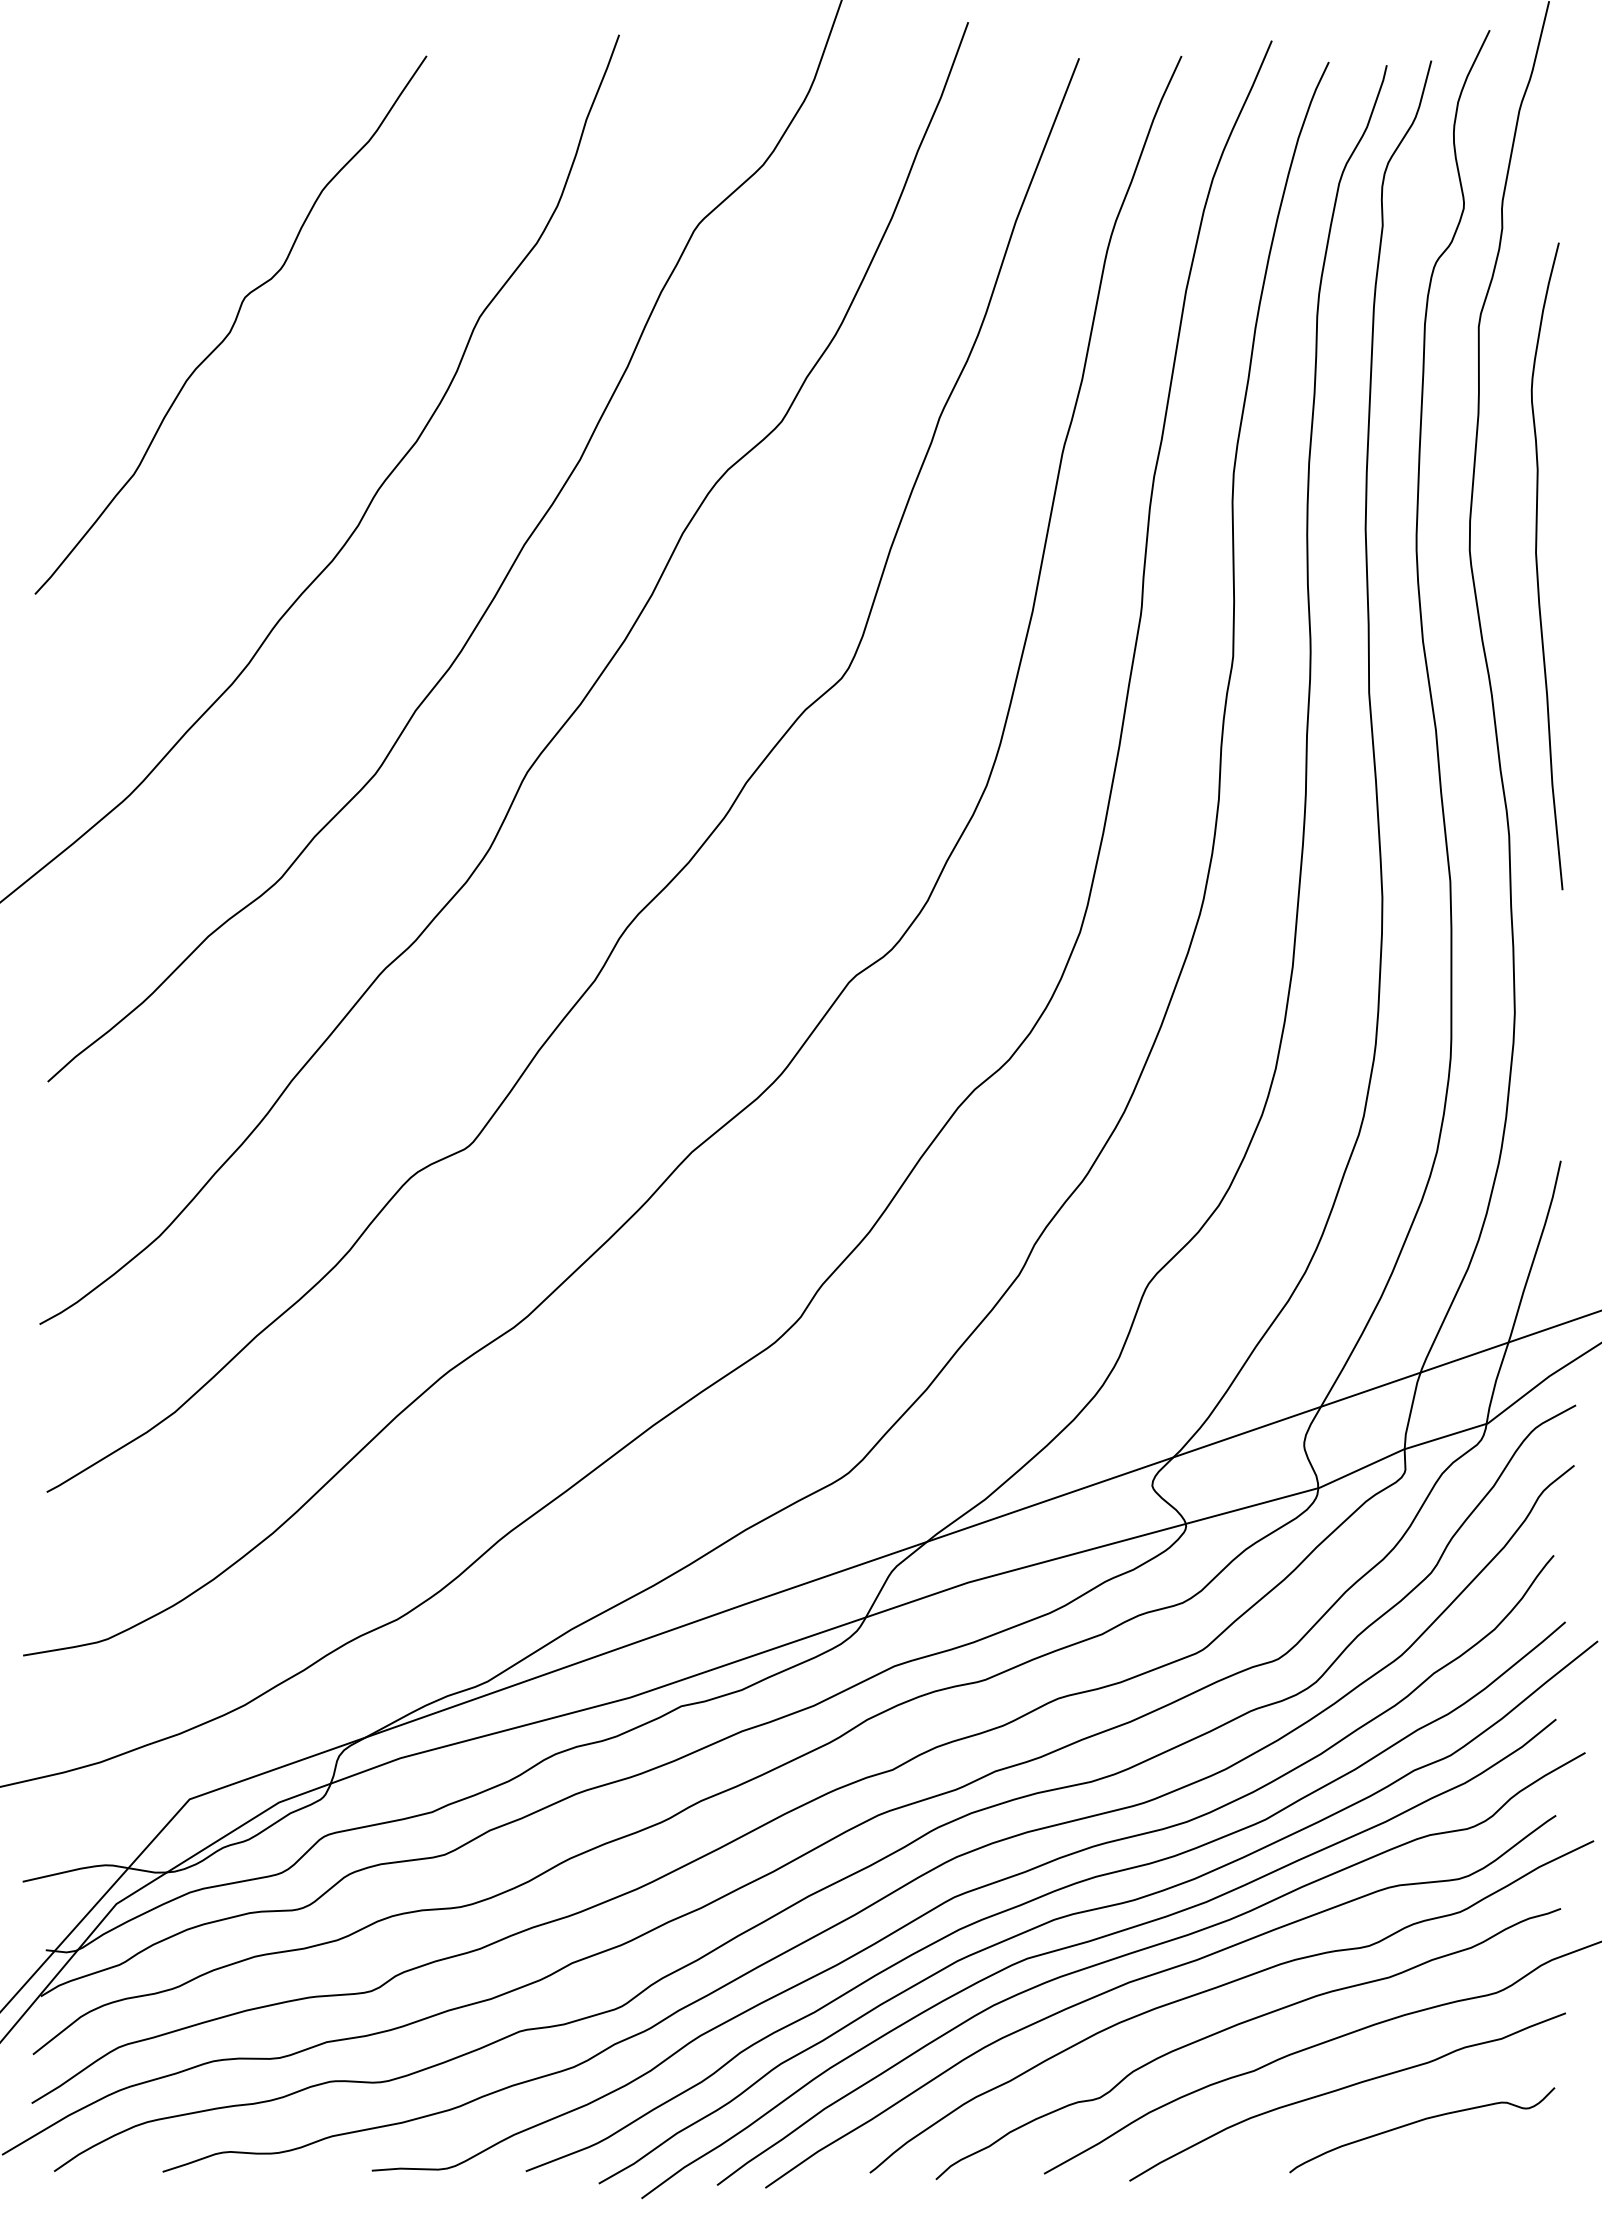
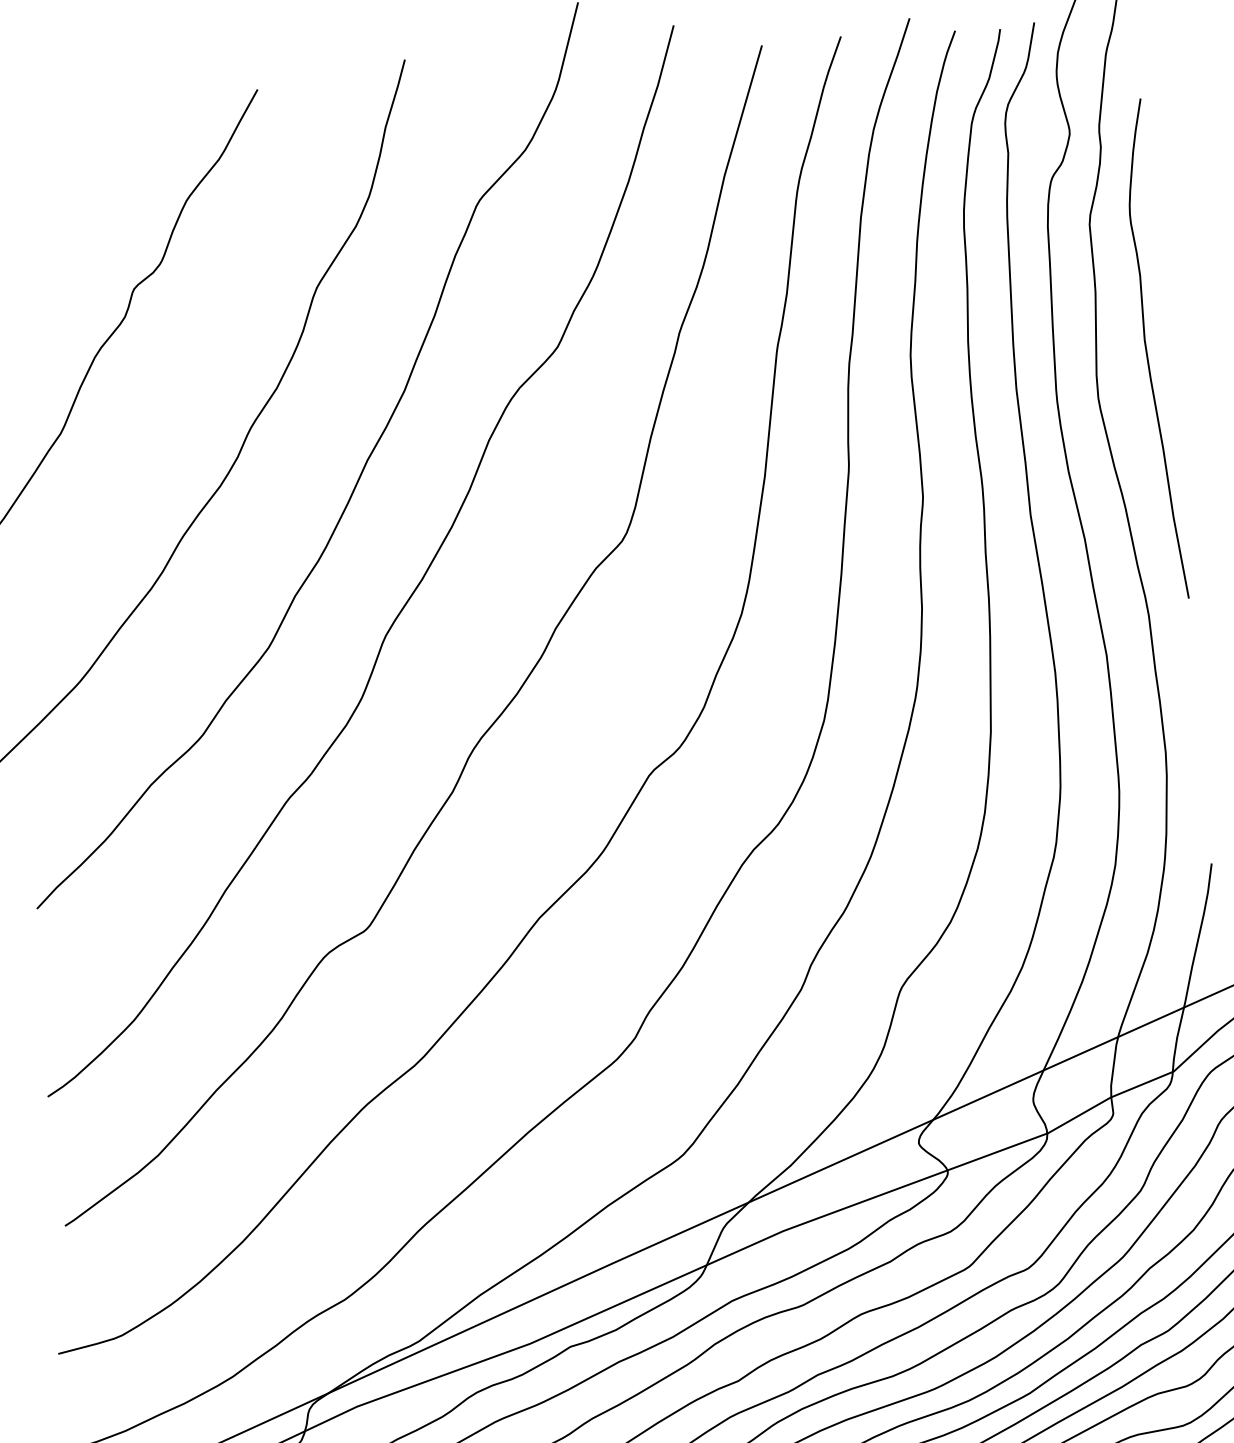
curve: (1537, 566) -> (1146, 350), moved

